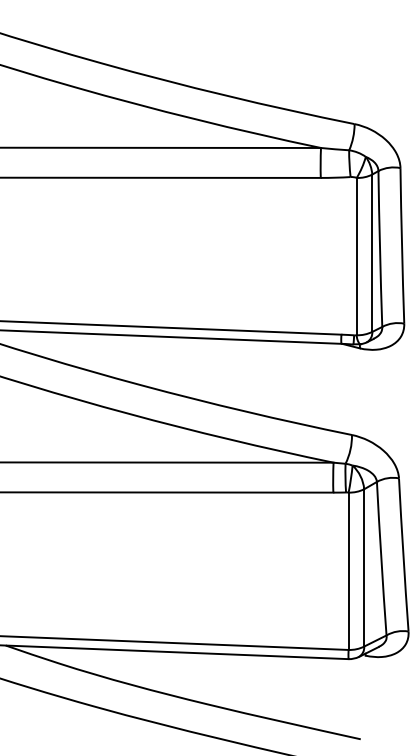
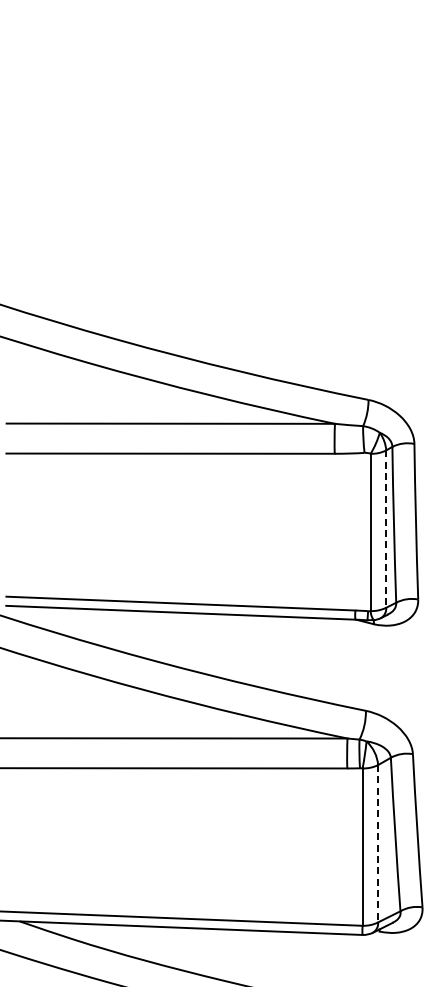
line: (372, 253) -> (386, 529), solid -> dashed
line: (364, 567) -> (378, 843), solid -> dashed

